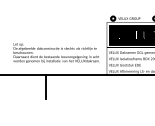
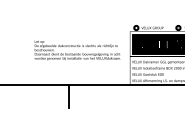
text: (56, 53) -> (77, 50), moved

